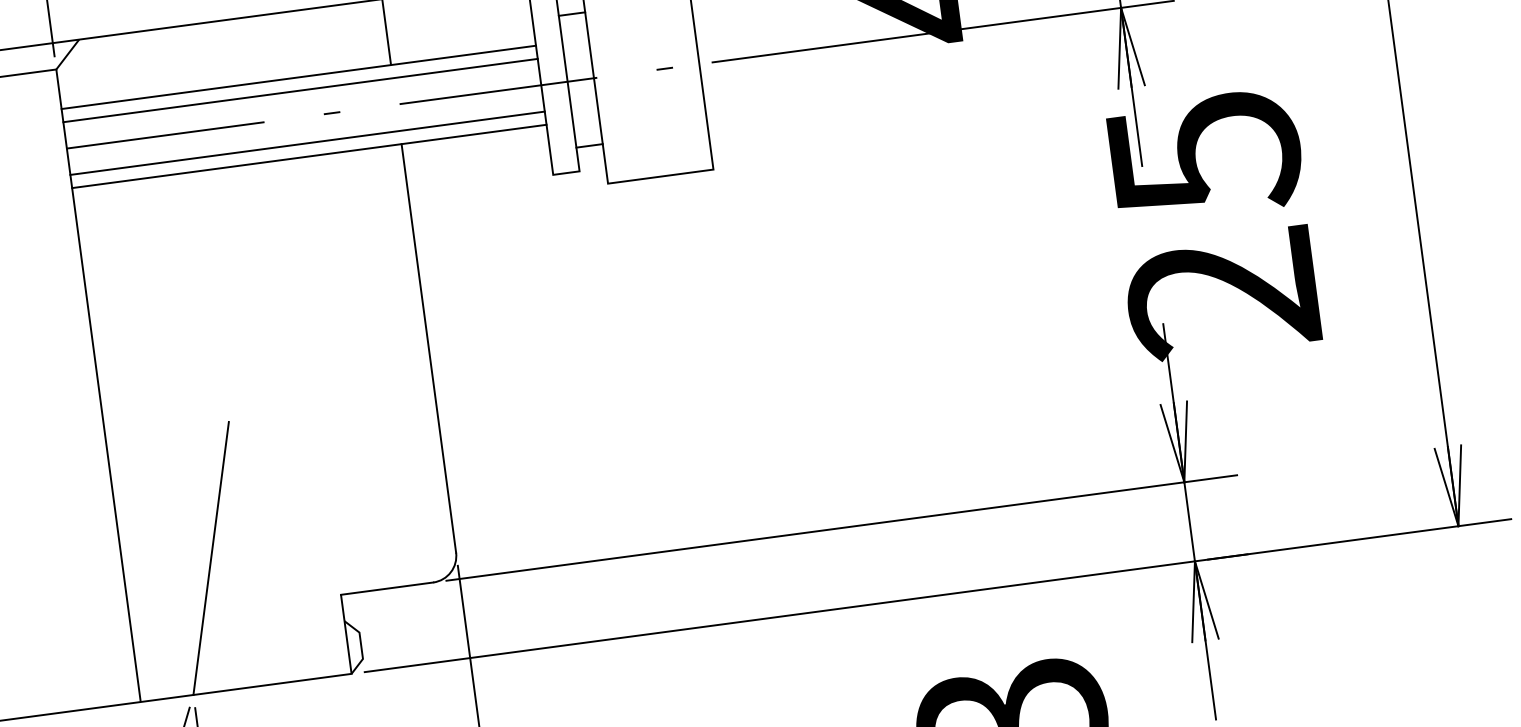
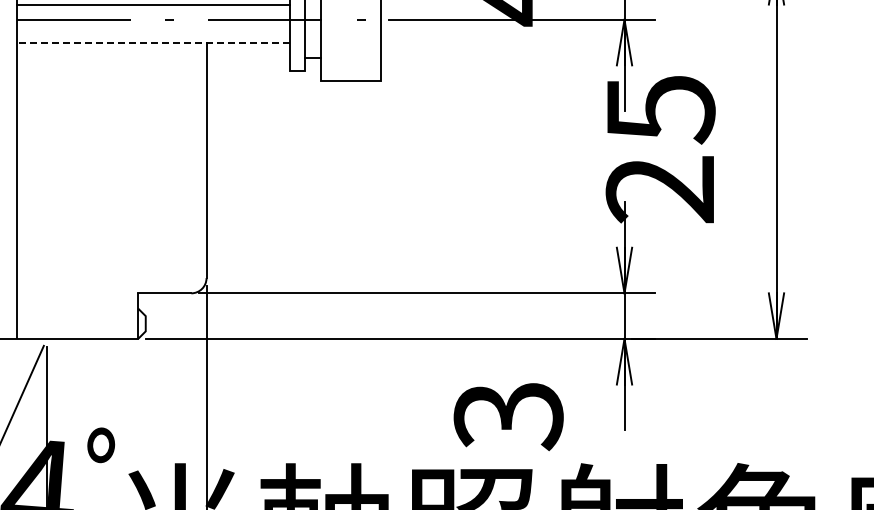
line: (307, 142) -> (153, 34), removed
line: (309, 156) -> (153, 42), solid -> dashed
line: (209, 557) -> (66, 262), removed

